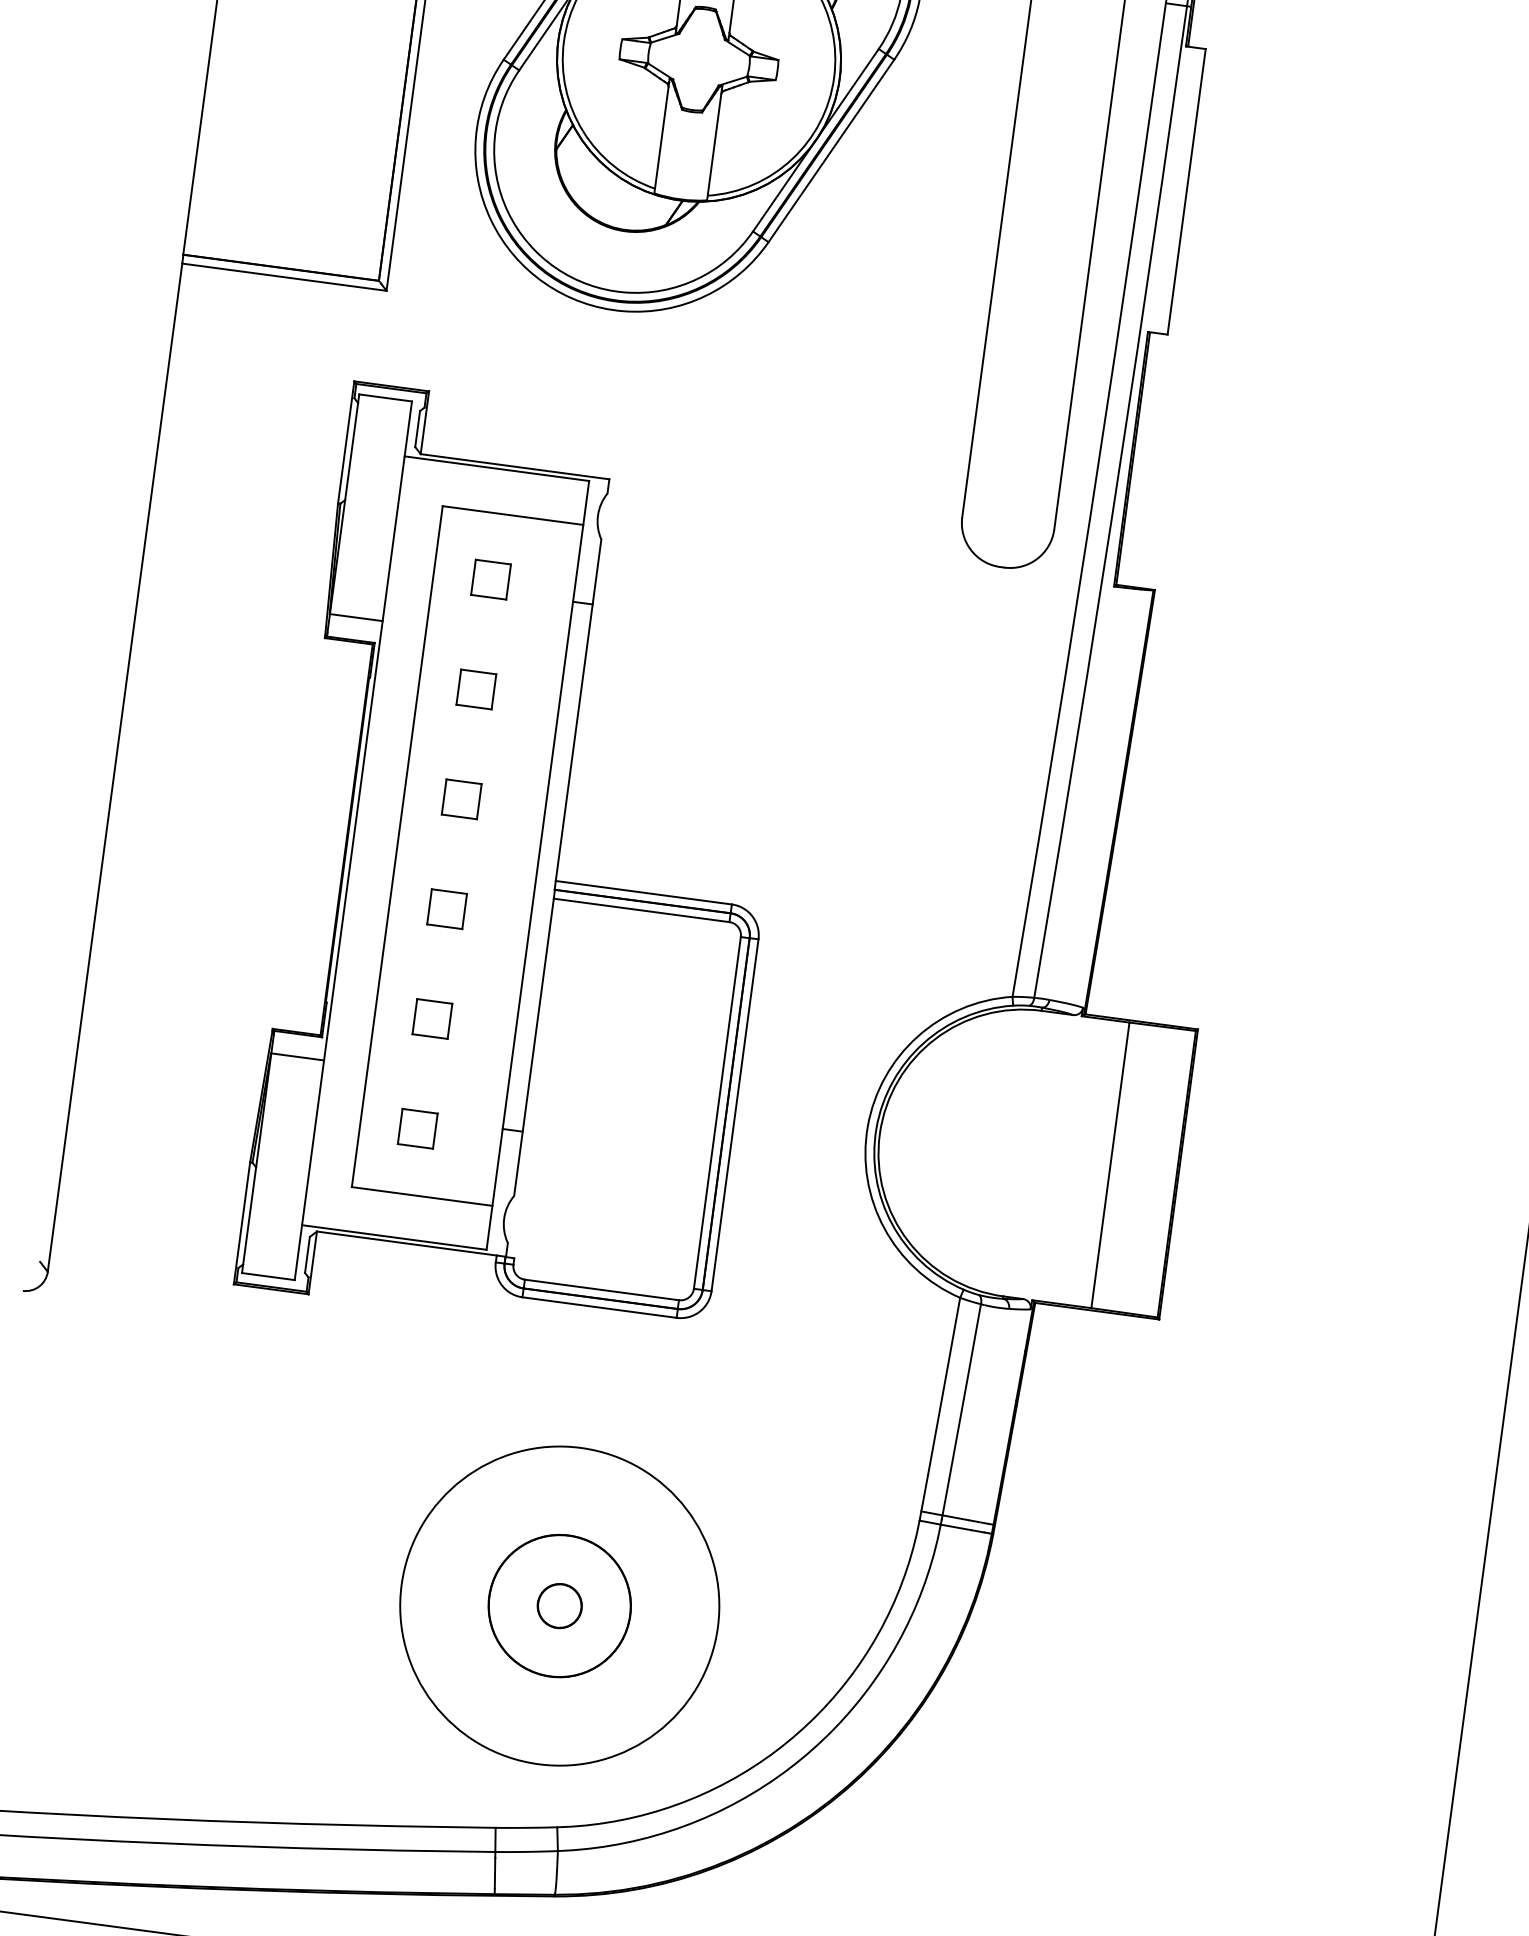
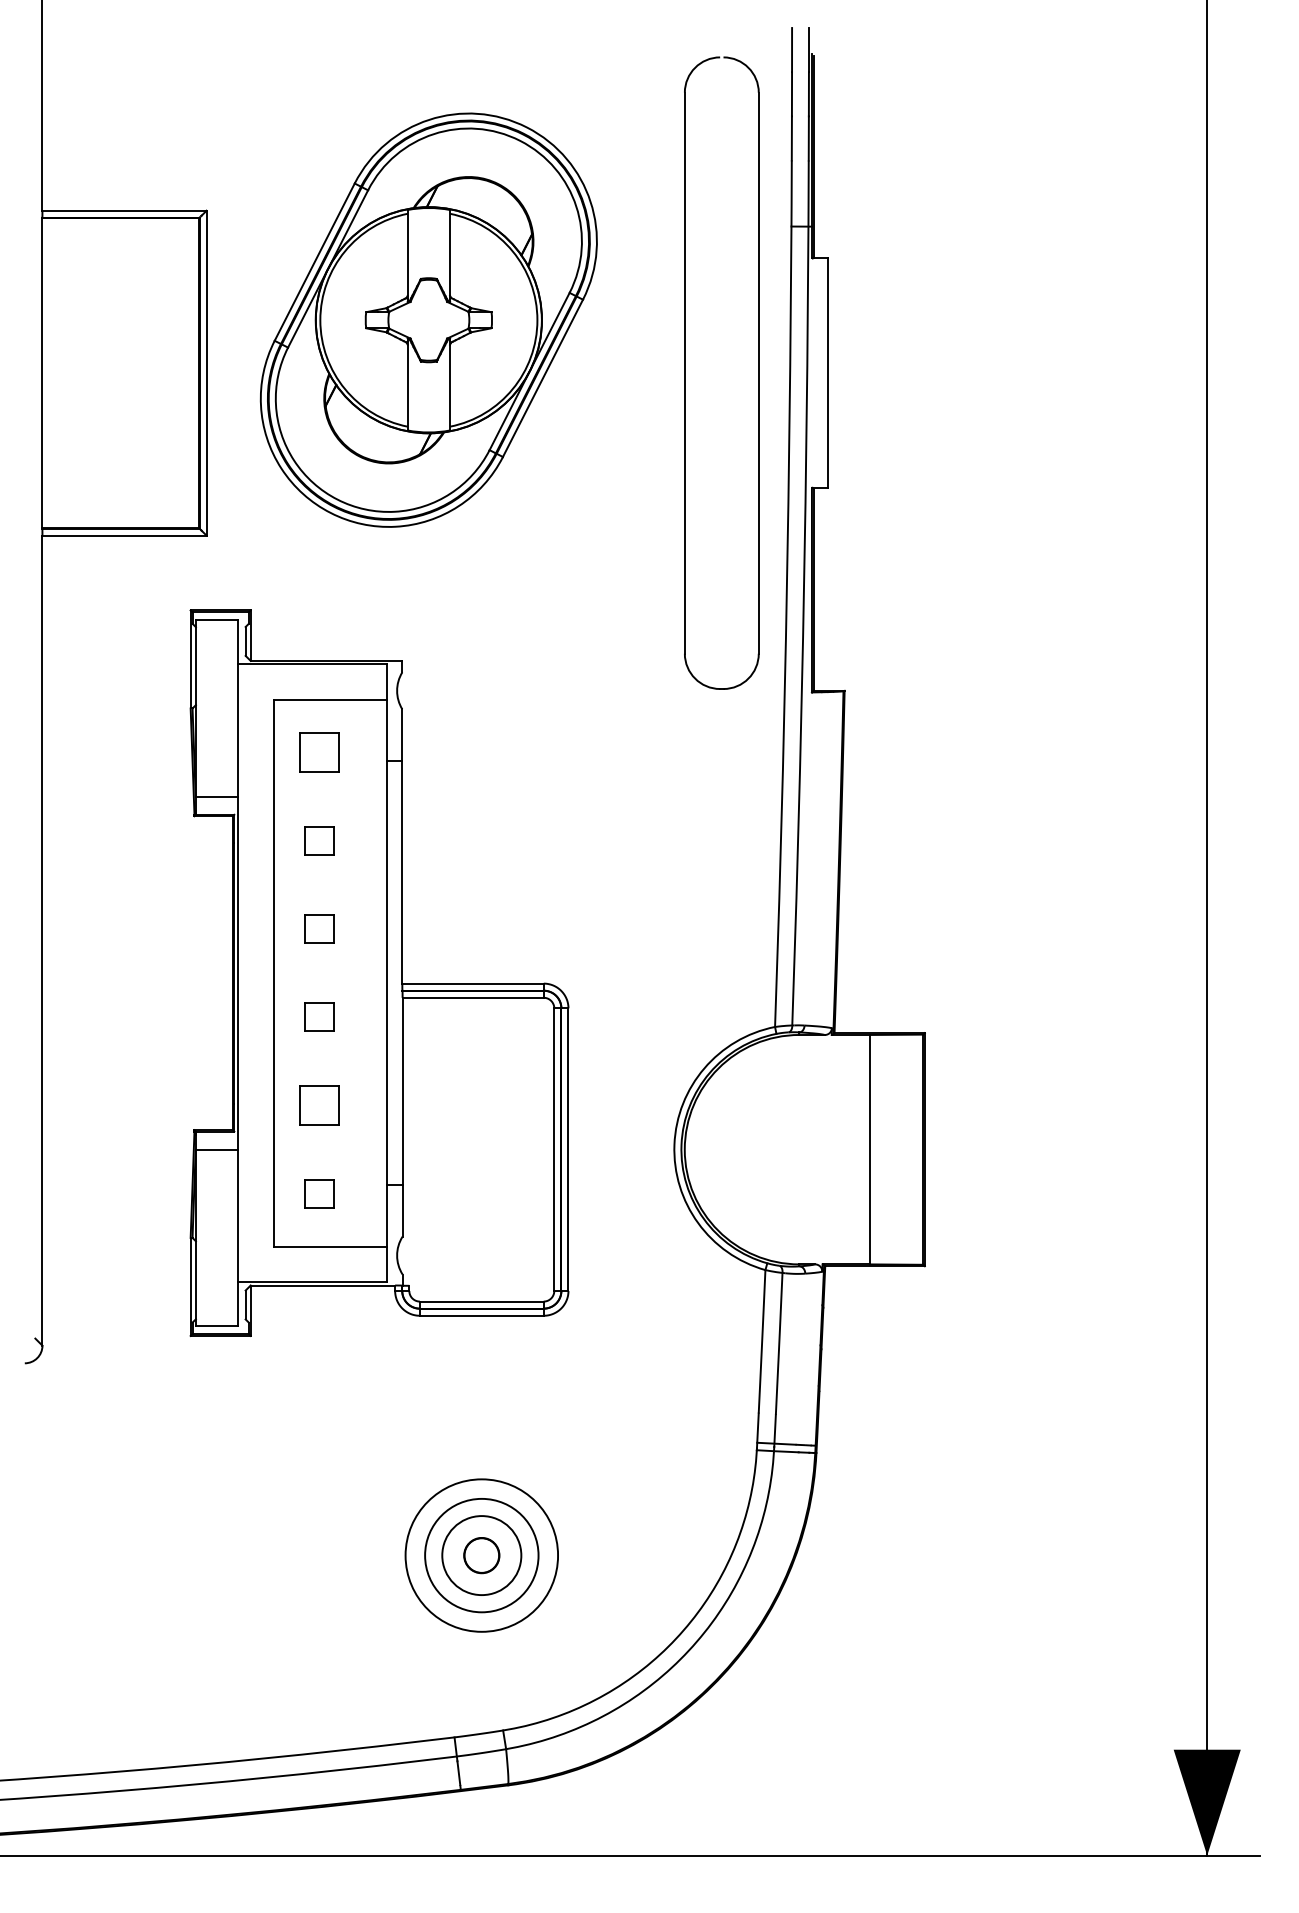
part: (491, 579) -> (319, 752), size x1.4
part: (432, 1018) -> (319, 1105), size x1.4
circle: (559, 1605) -> (481, 1555), size x0.6
circle: (559, 1605) -> (481, 1555), size x0.7

